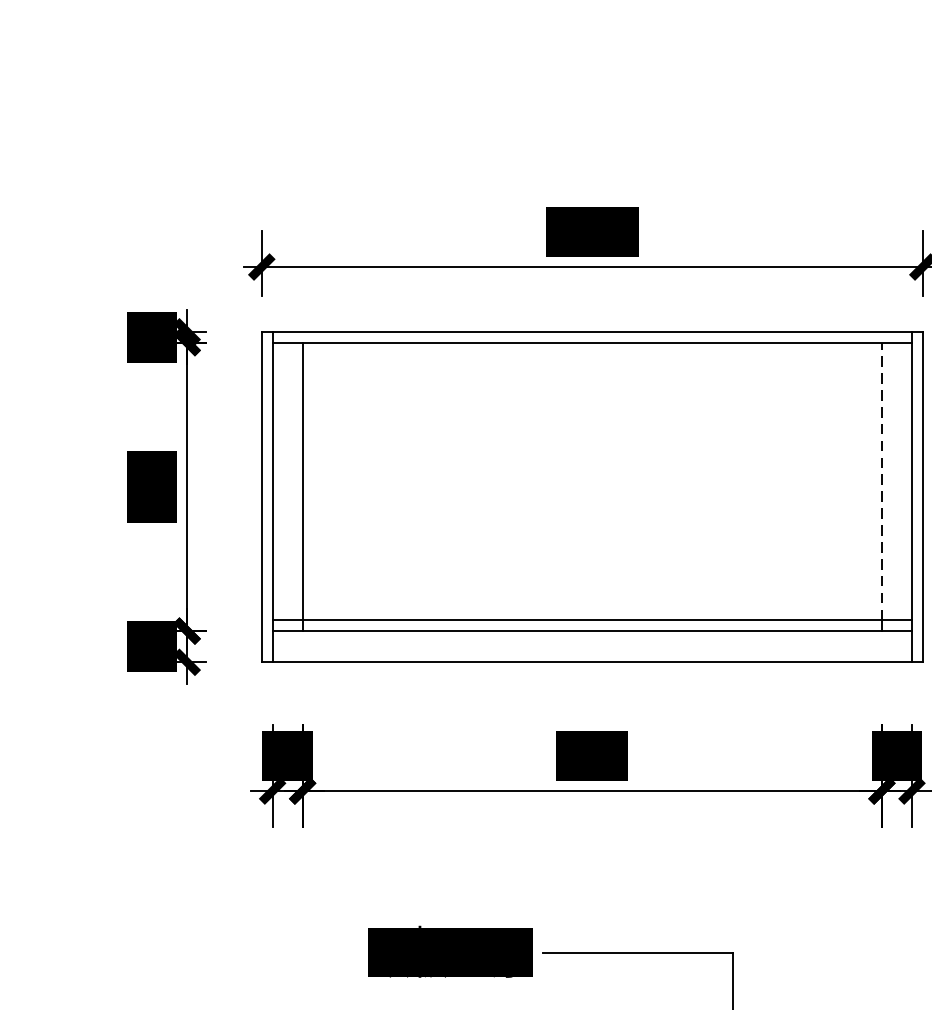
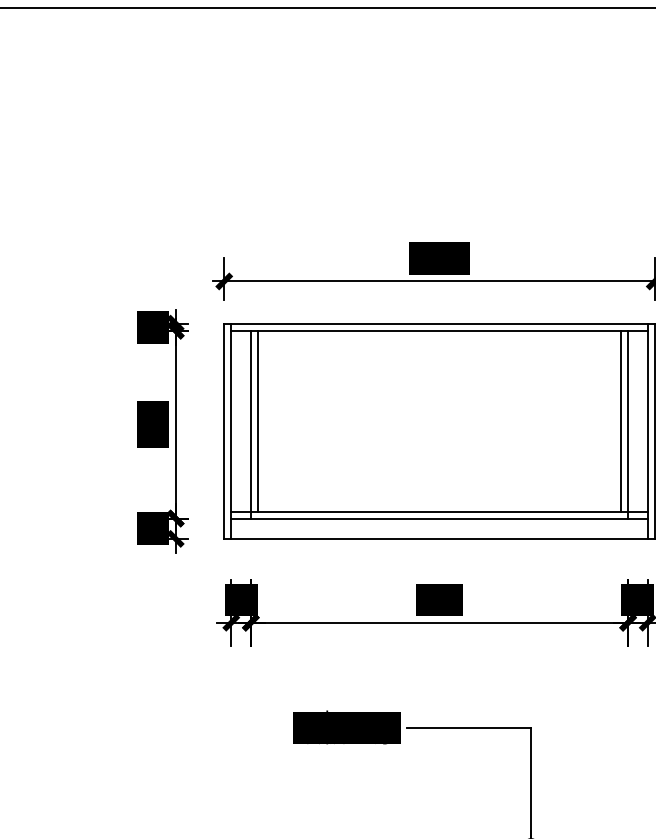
line: (312, 480) -> (257, 420), added
line: (871, 480) -> (621, 420), added
line: (882, 480) -> (628, 420), dashed -> solid

